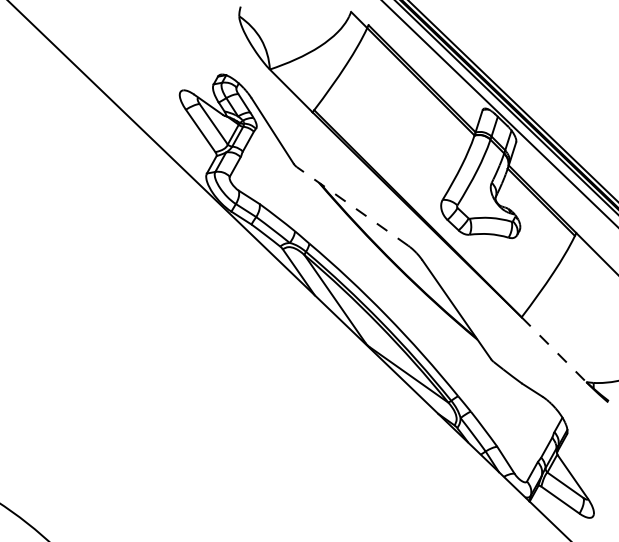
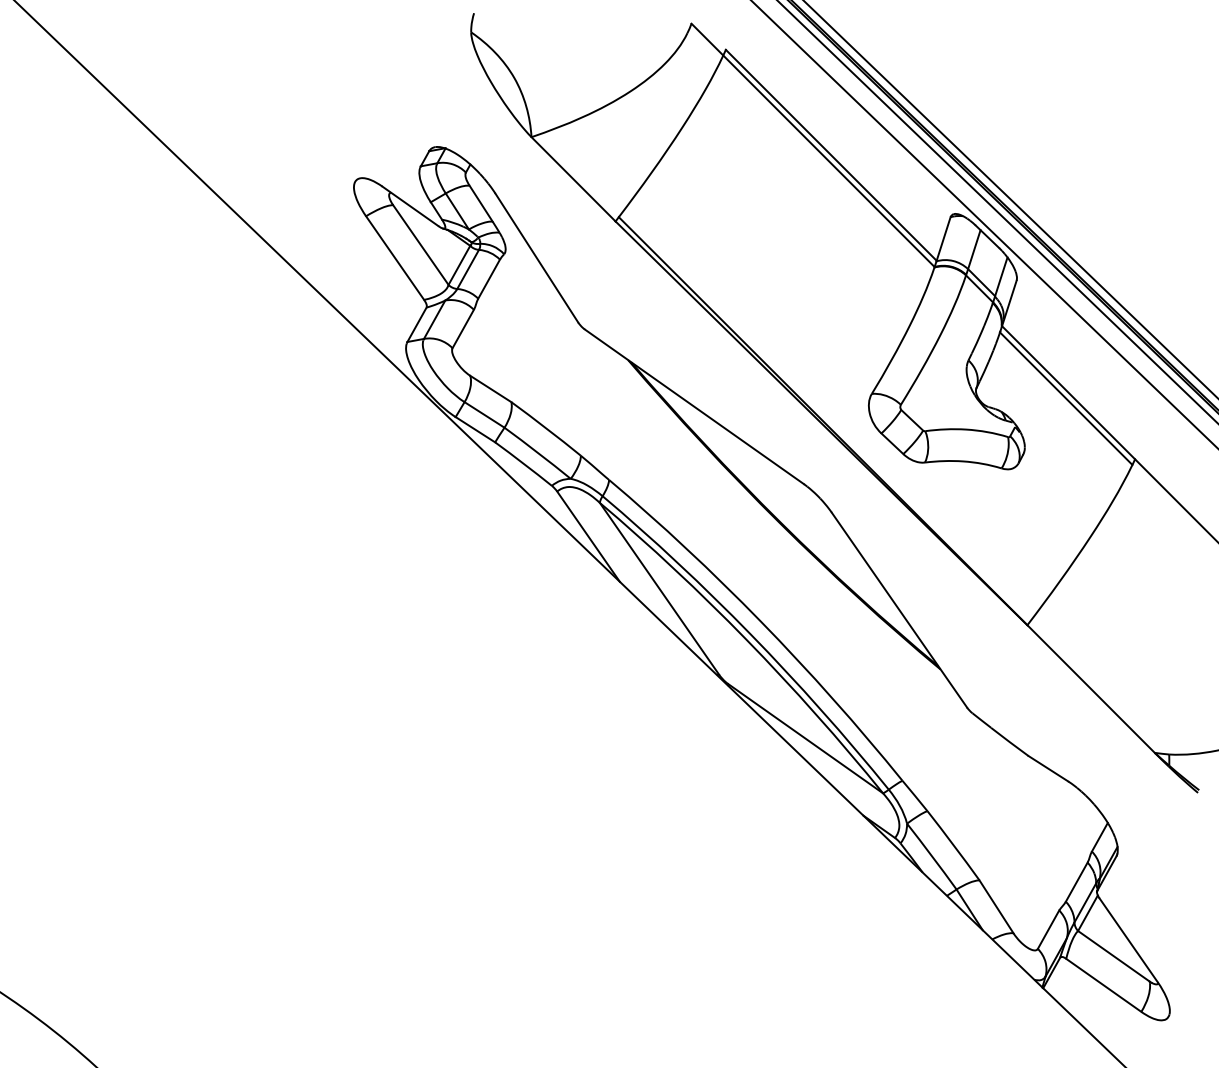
line: (352, 206) -> (694, 406), dashed -> solid
line: (553, 349) -> (1090, 688), dashed -> solid

